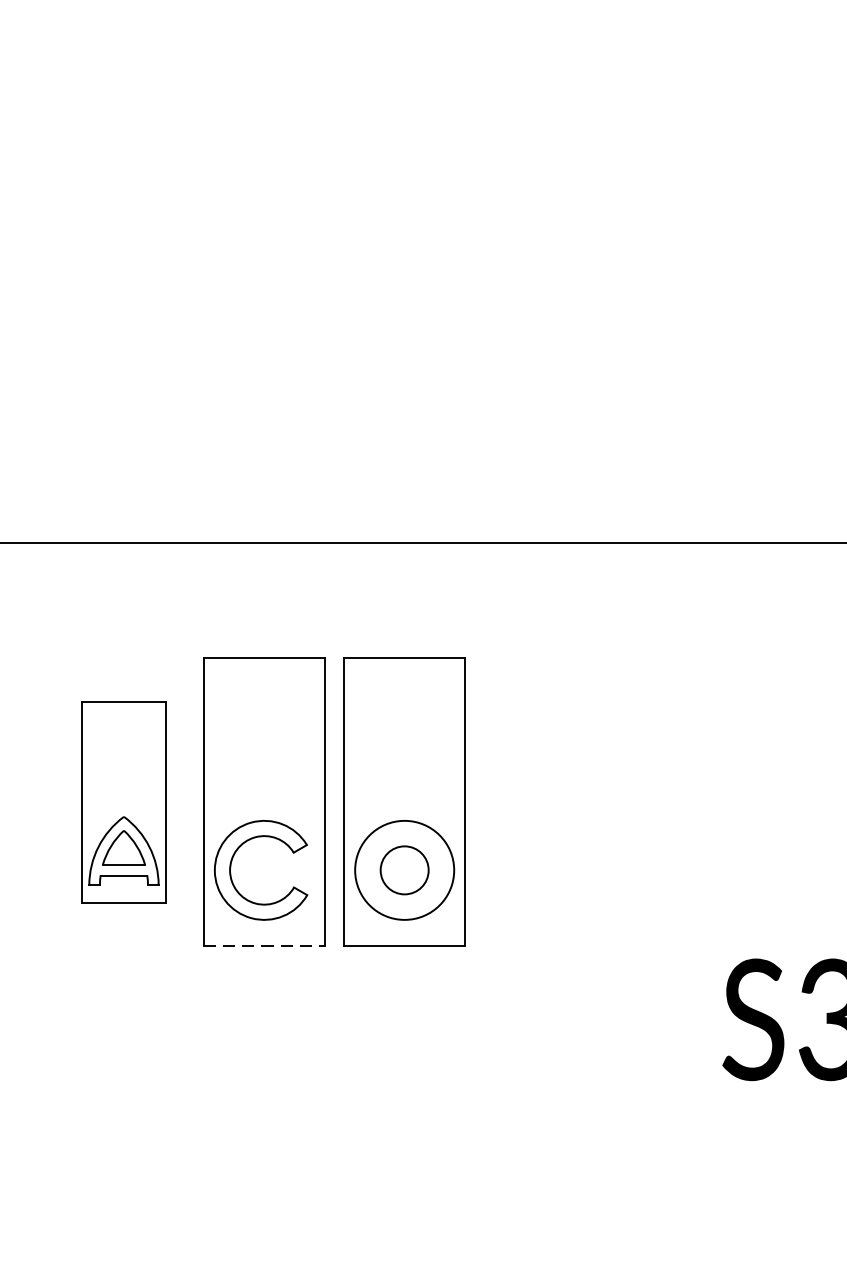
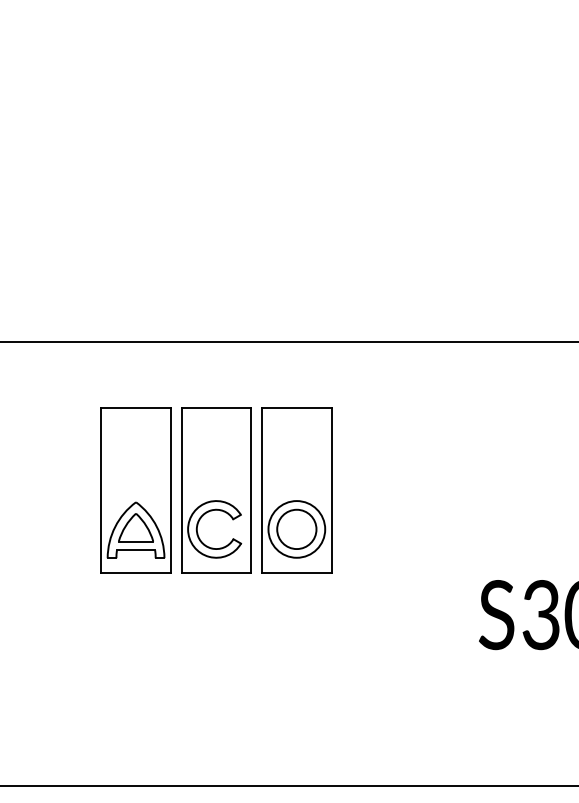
part: (123, 802) -> (135, 490), size x1.43
circle: (404, 870) -> (296, 529), size x1.43
line: (264, 945) -> (216, 572), dashed -> solid

